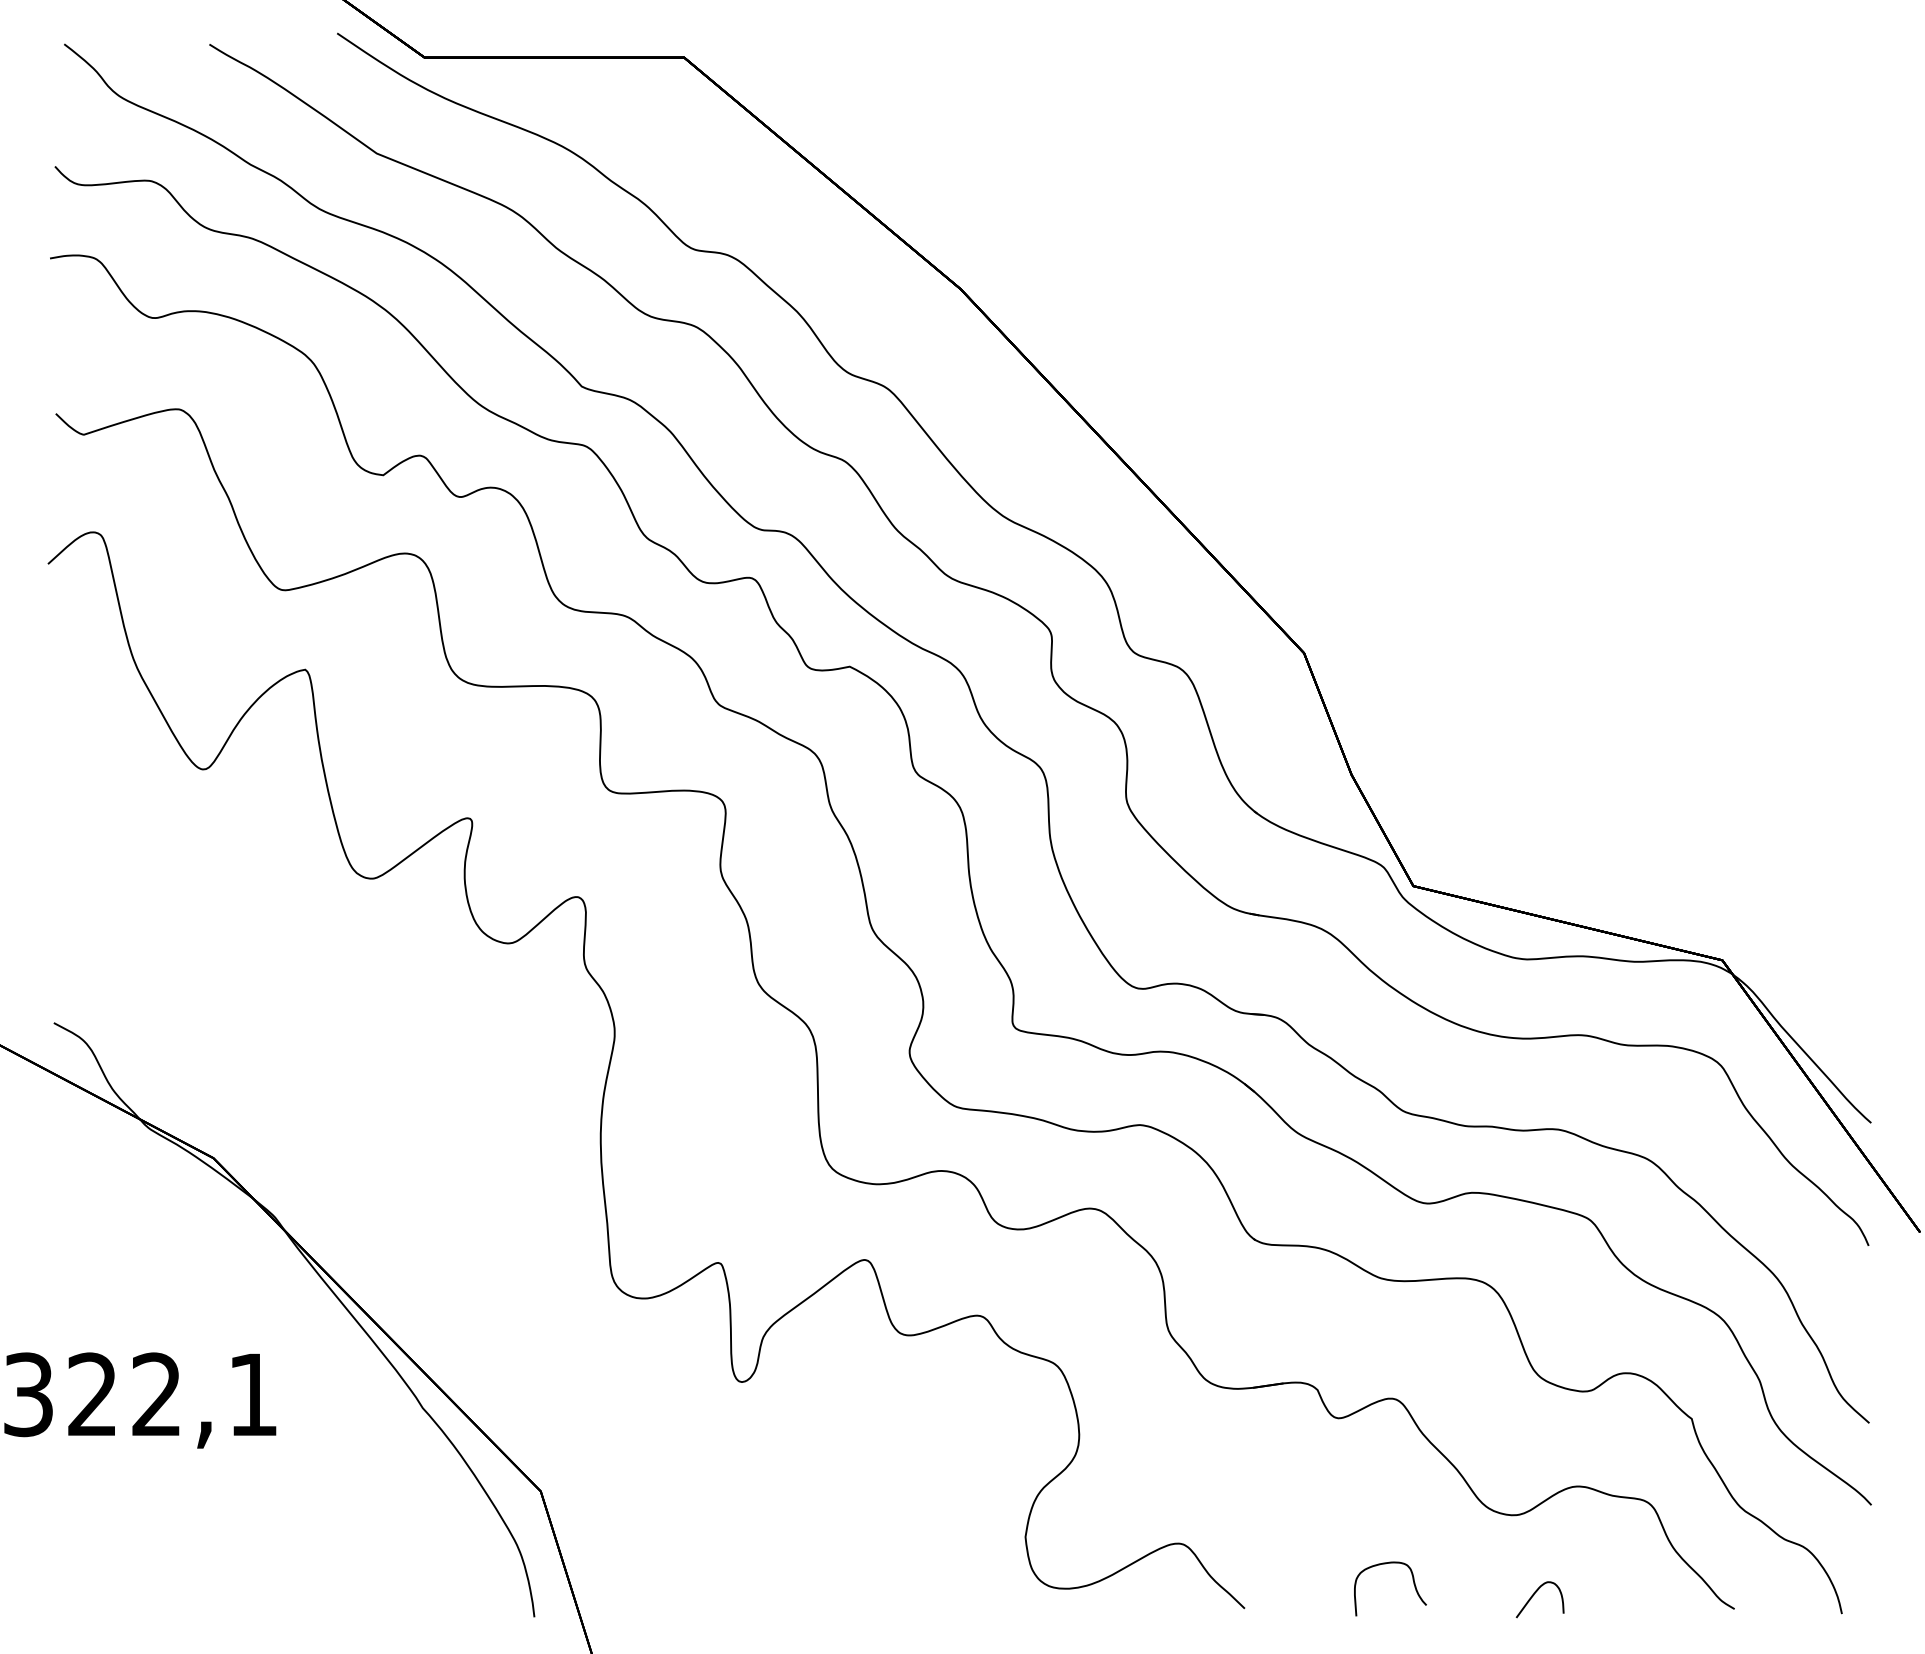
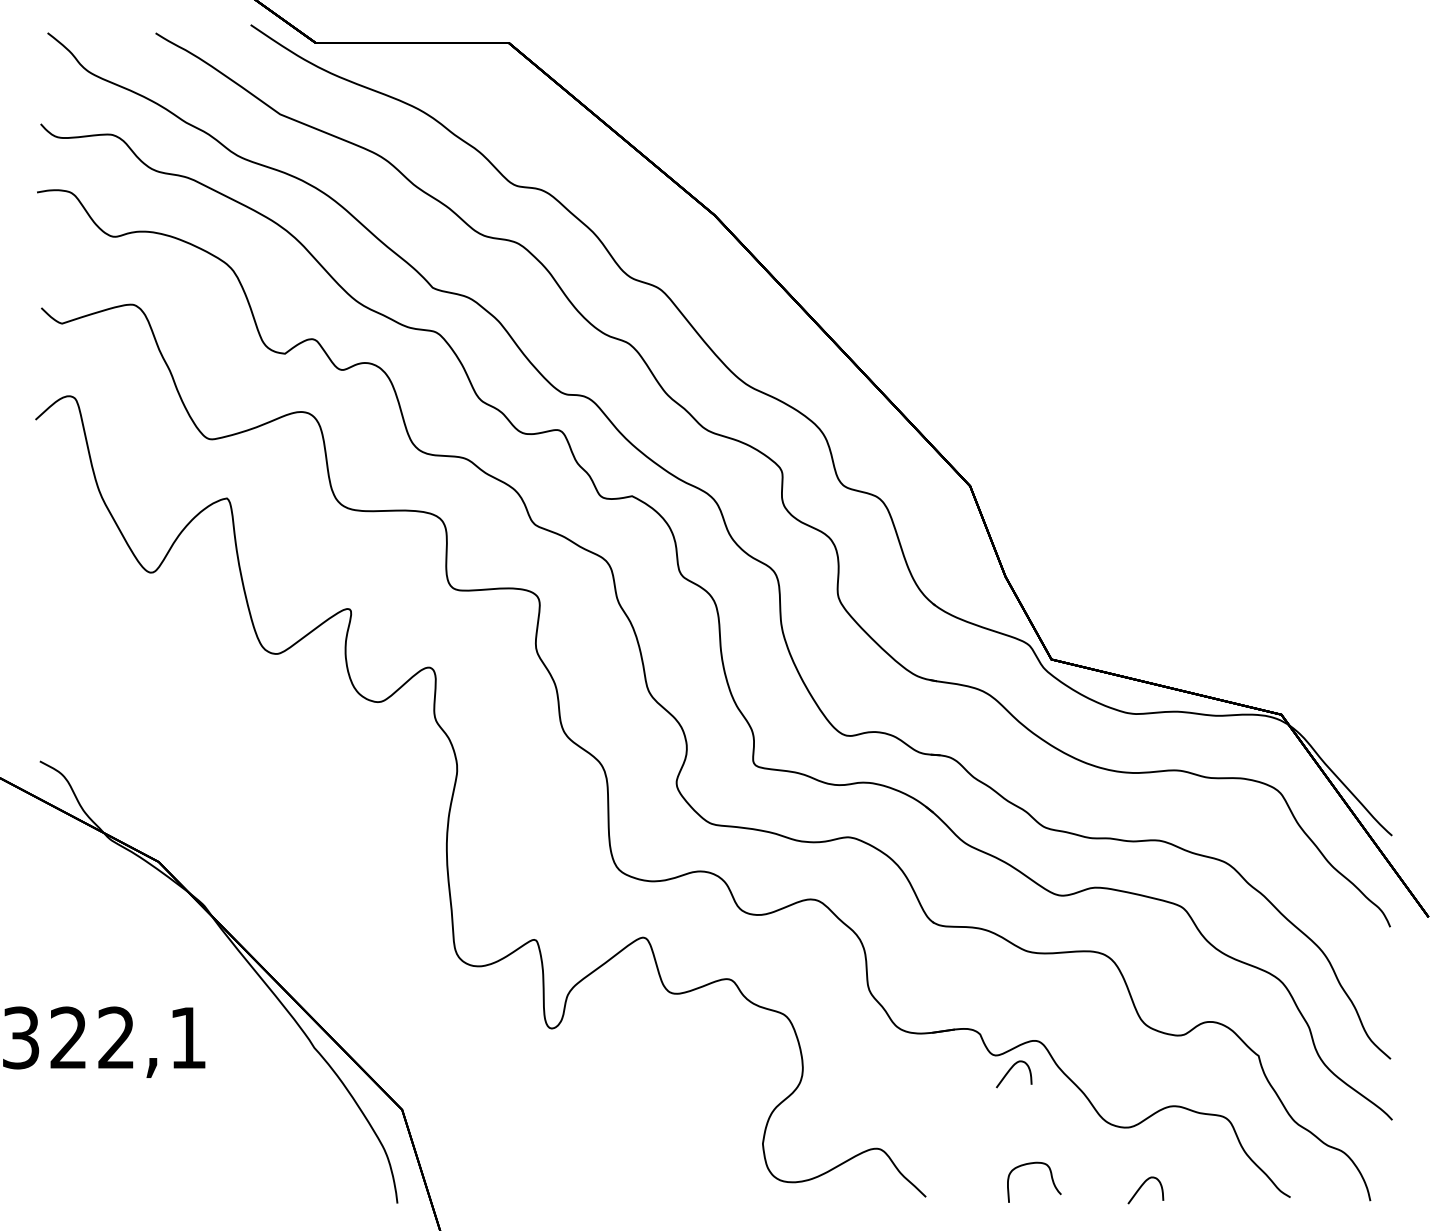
curve: (1357, 1439) -> (1009, 1071), added

